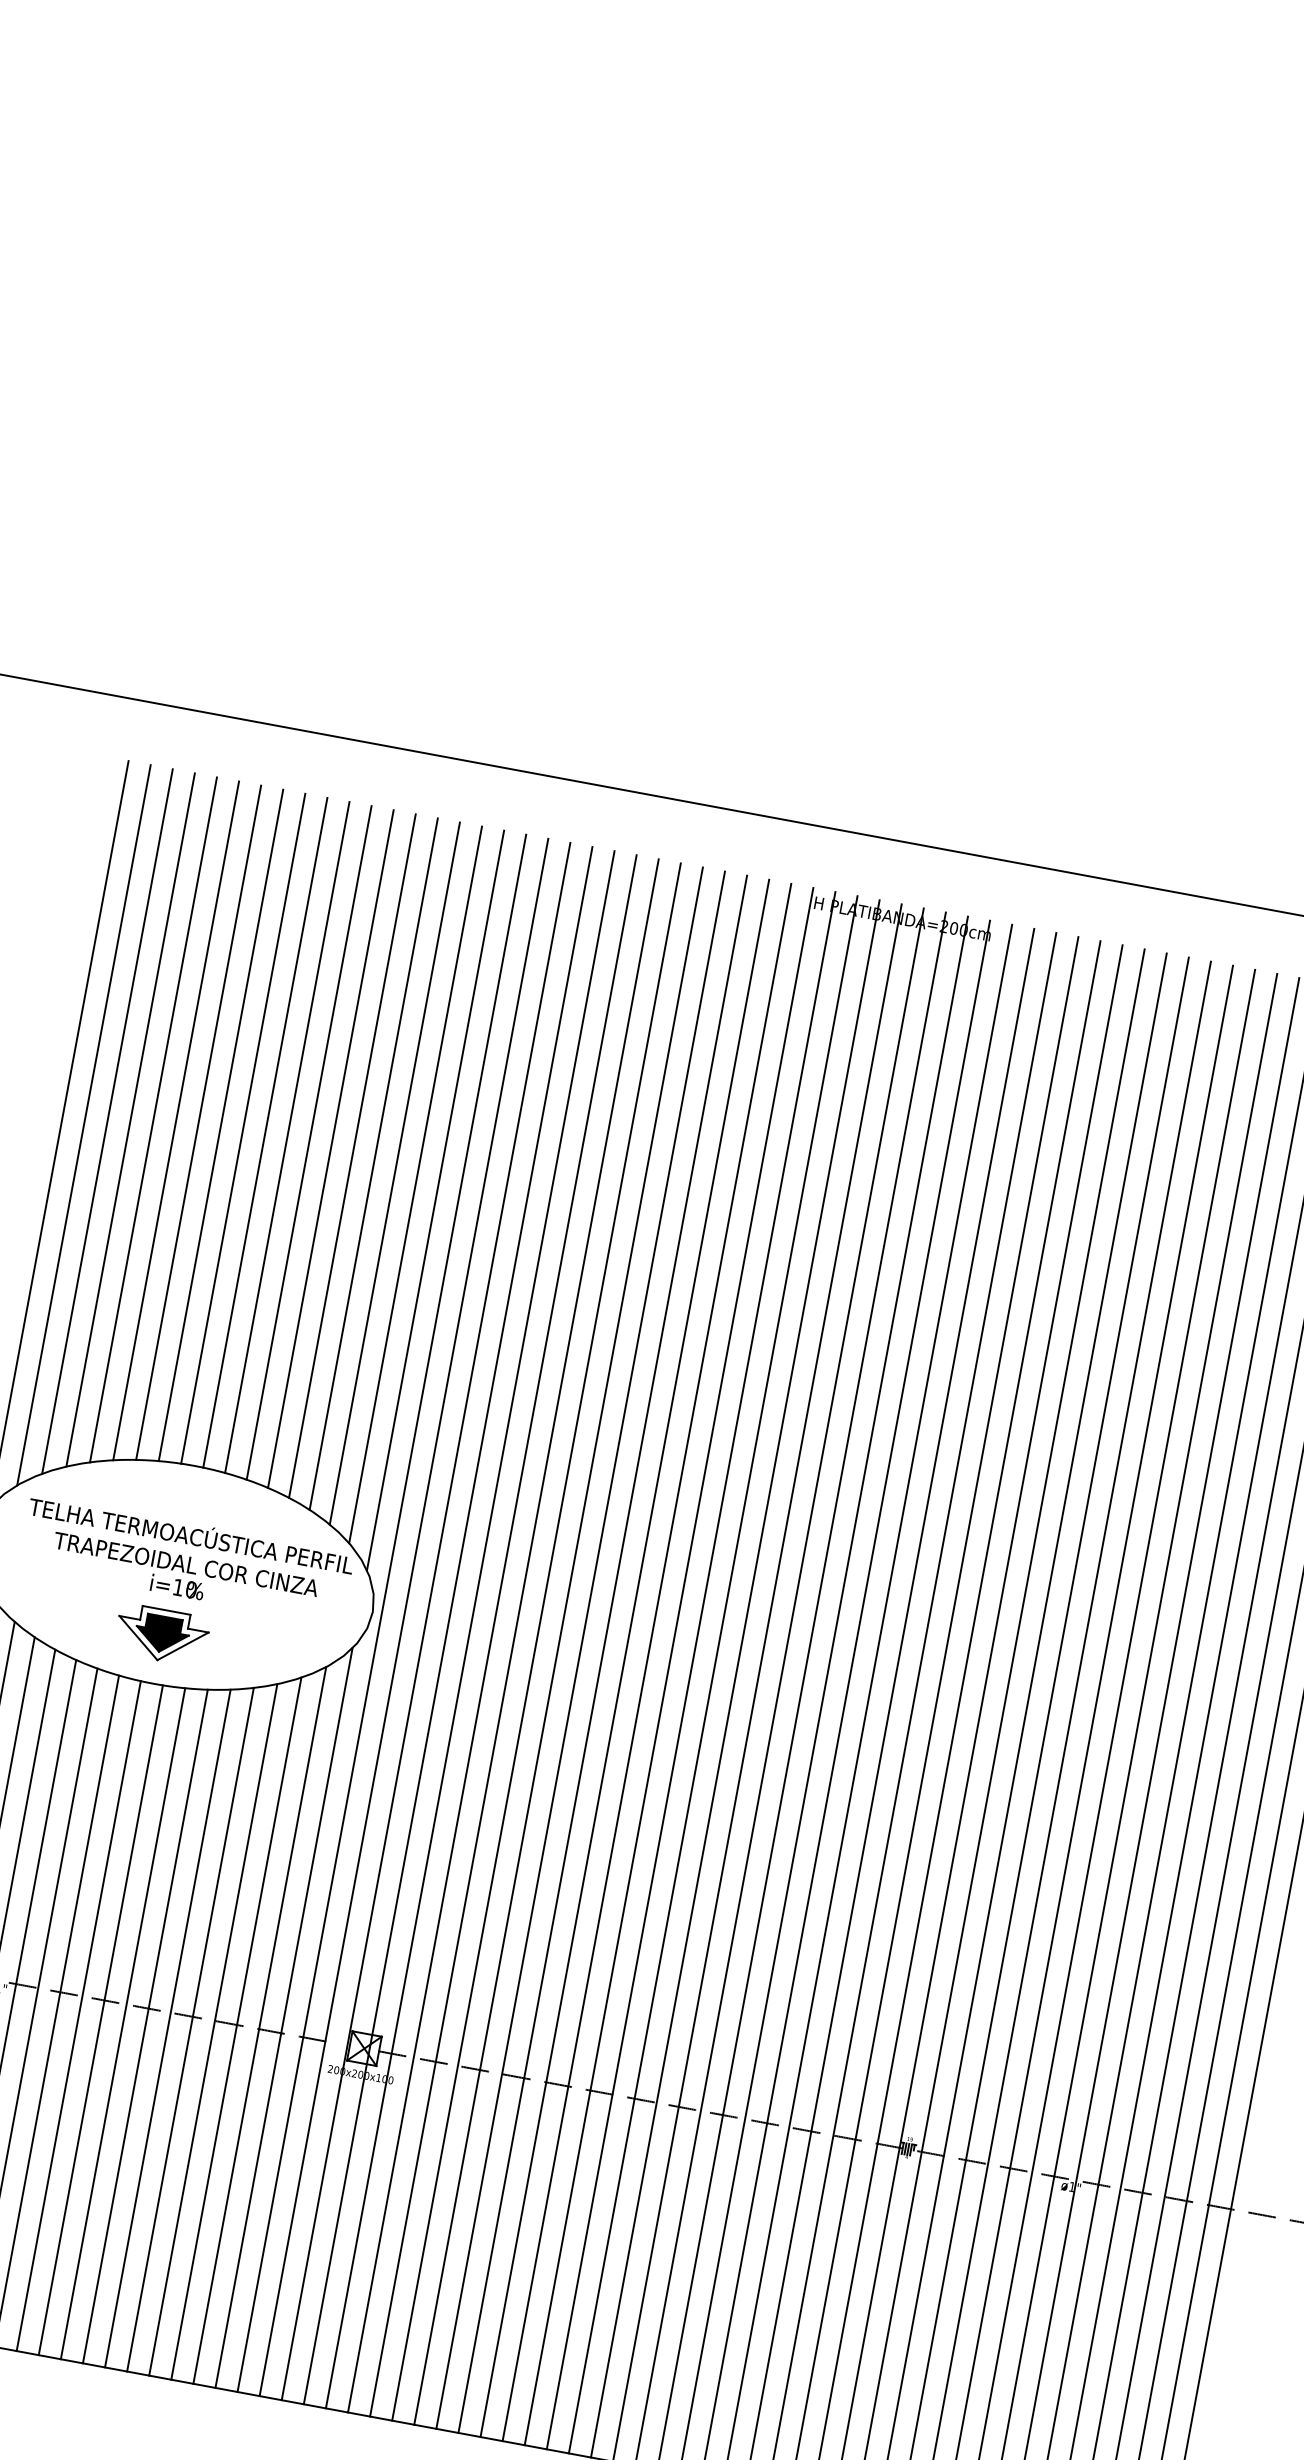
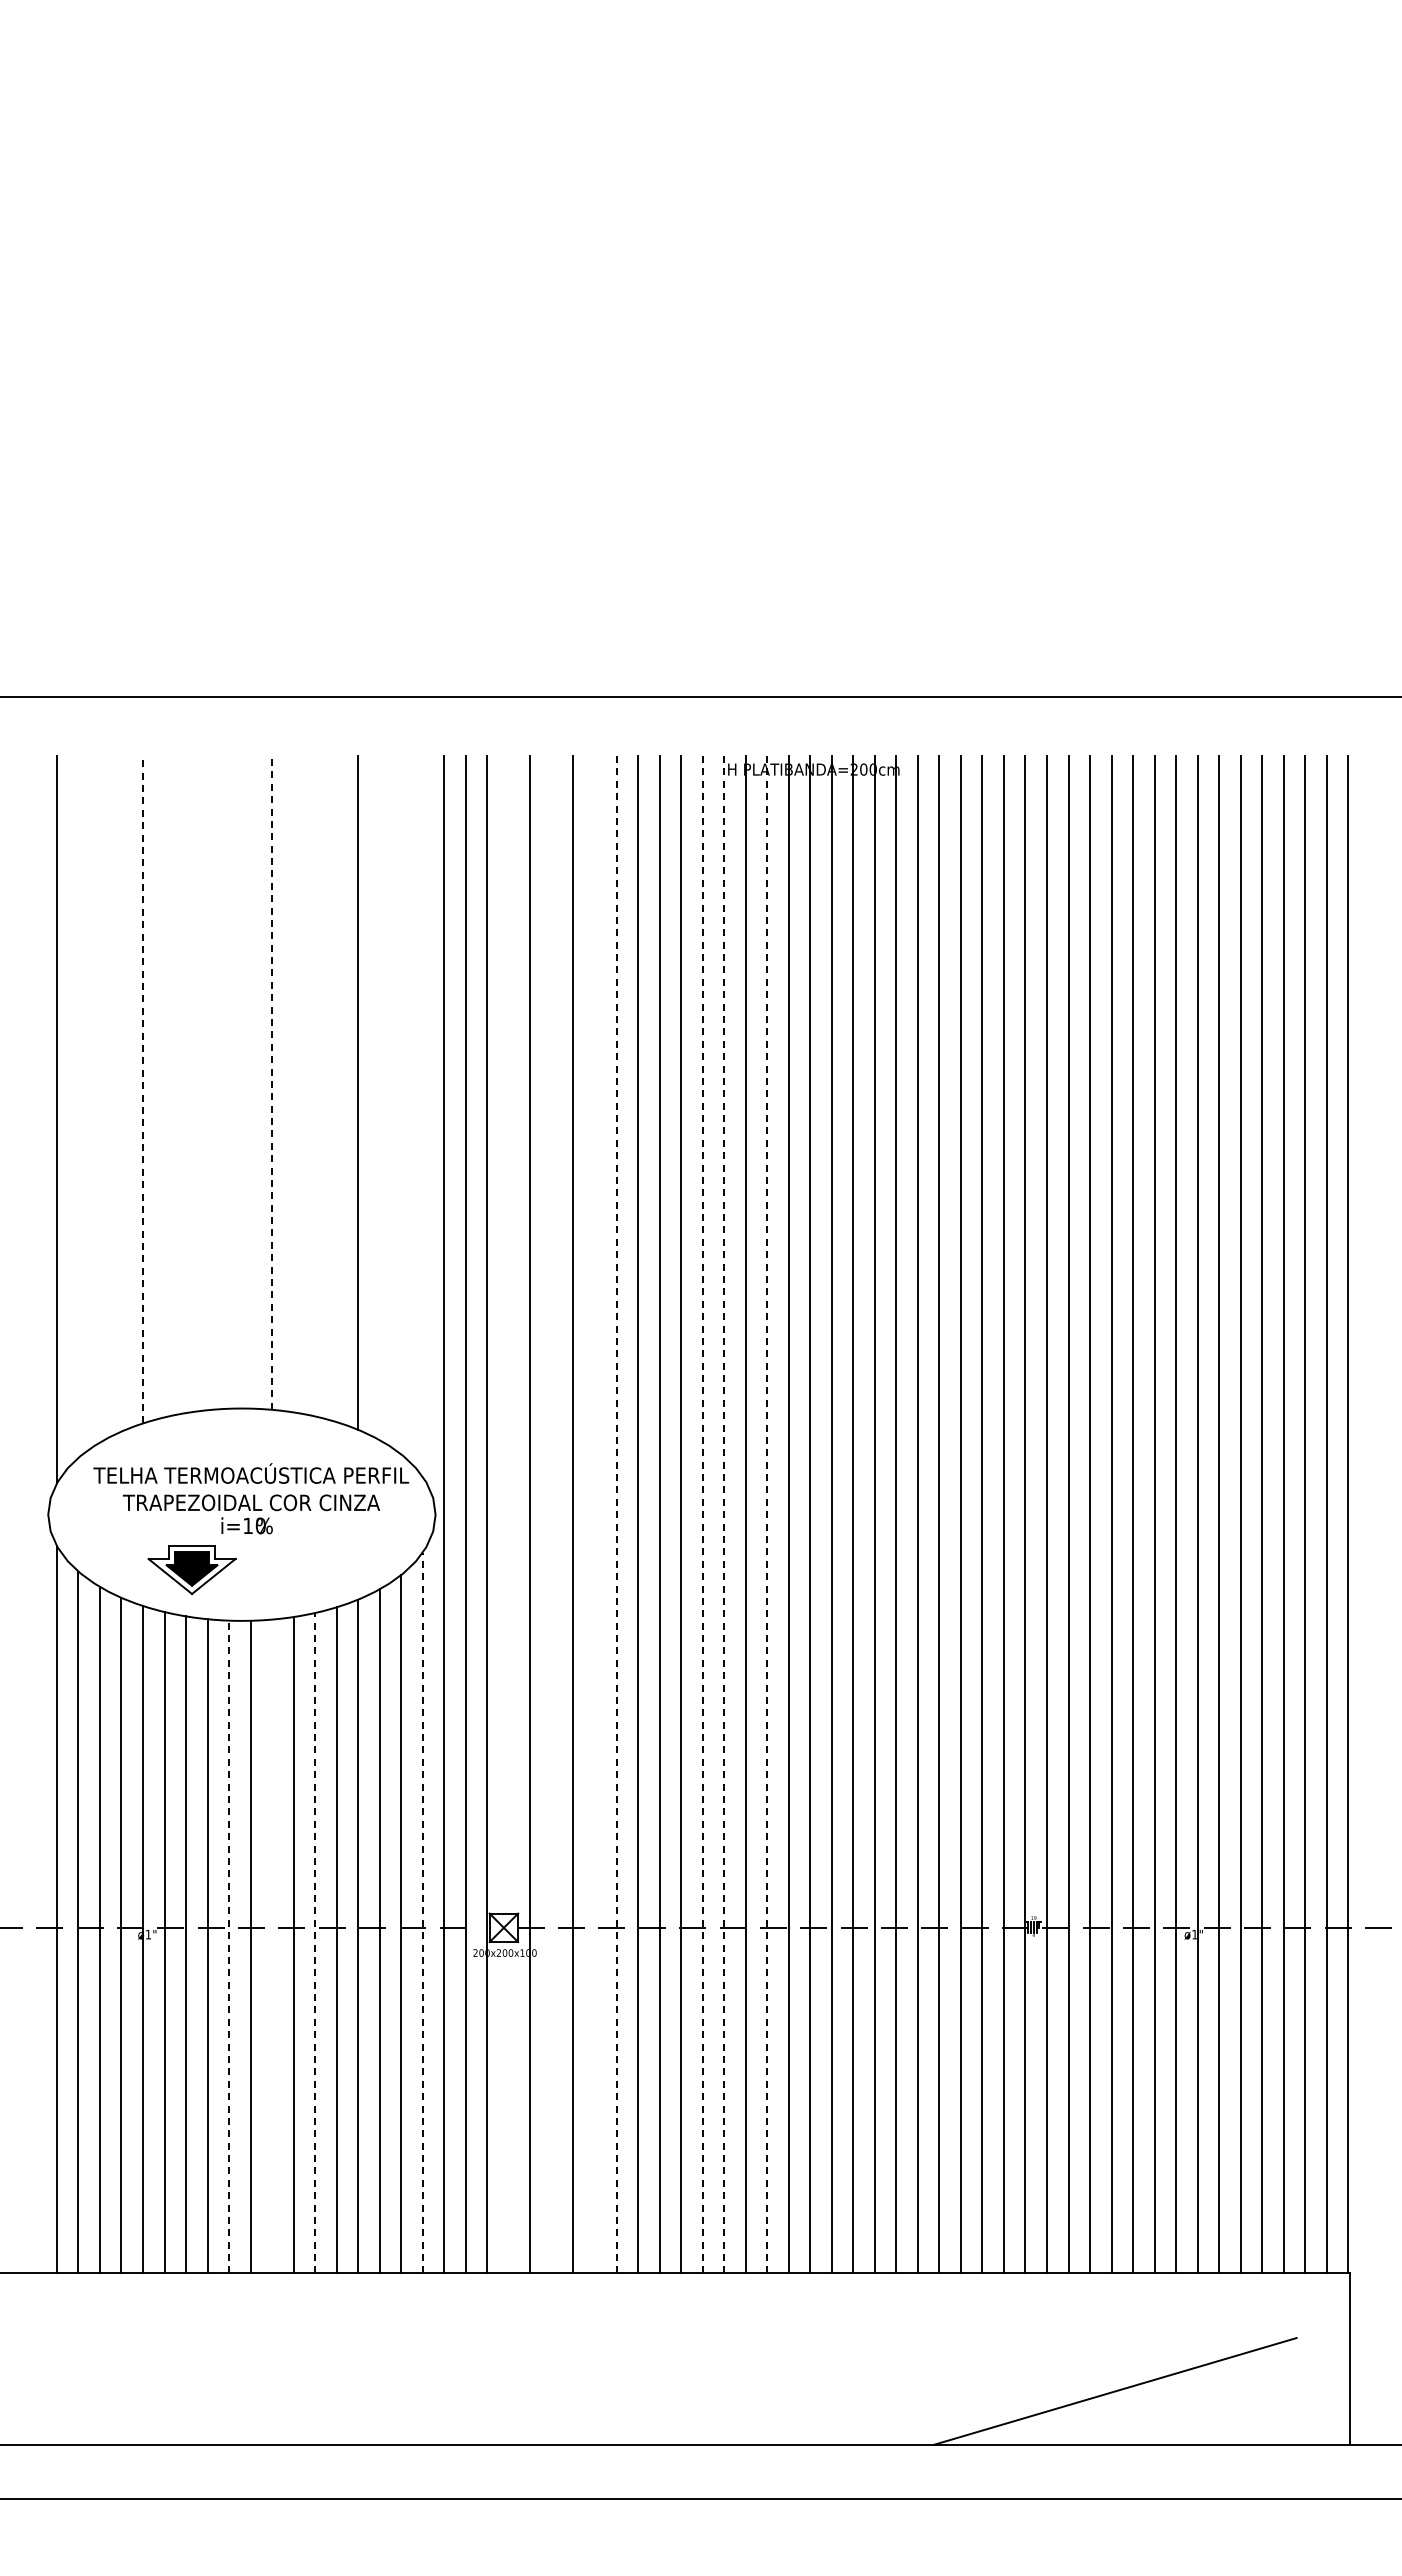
line: (130, 1119) -> (121, 1093), removed
line: (154, 1119) -> (143, 1089), solid -> dashed
line: (176, 1120) -> (164, 1086), removed
line: (106, 1121) -> (99, 1099), removed
line: (199, 1122) -> (186, 1084), removed
line: (84, 1124) -> (78, 1106), removed
line: (220, 1125) -> (207, 1083), removed
line: (243, 1128) -> (229, 1082), removed
line: (265, 1132) -> (250, 1082), removed
line: (287, 1137) -> (272, 1082), solid -> dashed
line: (308, 1143) -> (293, 1084), removed
line: (331, 1149) -> (315, 1086), removed
line: (352, 1156) -> (336, 1089), removed
line: (394, 1173) -> (379, 1098), removed
line: (415, 1185) -> (401, 1105), removed
line: (435, 1200) -> (422, 1116), removed
line: (447, 1625) -> (508, 1514), removed
line: (491, 1633) -> (551, 1514), removed
part: (161, 1635) -> (191, 1570), moved
line: (537, 1641) -> (595, 1514), removed
line: (558, 1645) -> (616, 1514), solid -> dashed
line: (646, 1662) -> (702, 1514), solid -> dashed
line: (669, 1666) -> (724, 1514), solid -> dashed
line: (713, 1674) -> (767, 1514), solid -> dashed
line: (79, 2015) -> (229, 1946), solid -> dashed
line: (283, 2017) -> (422, 1912), solid -> dashed
line: (123, 2023) -> (272, 1946), removed
line: (168, 2027) -> (315, 1942), solid -> dashed

